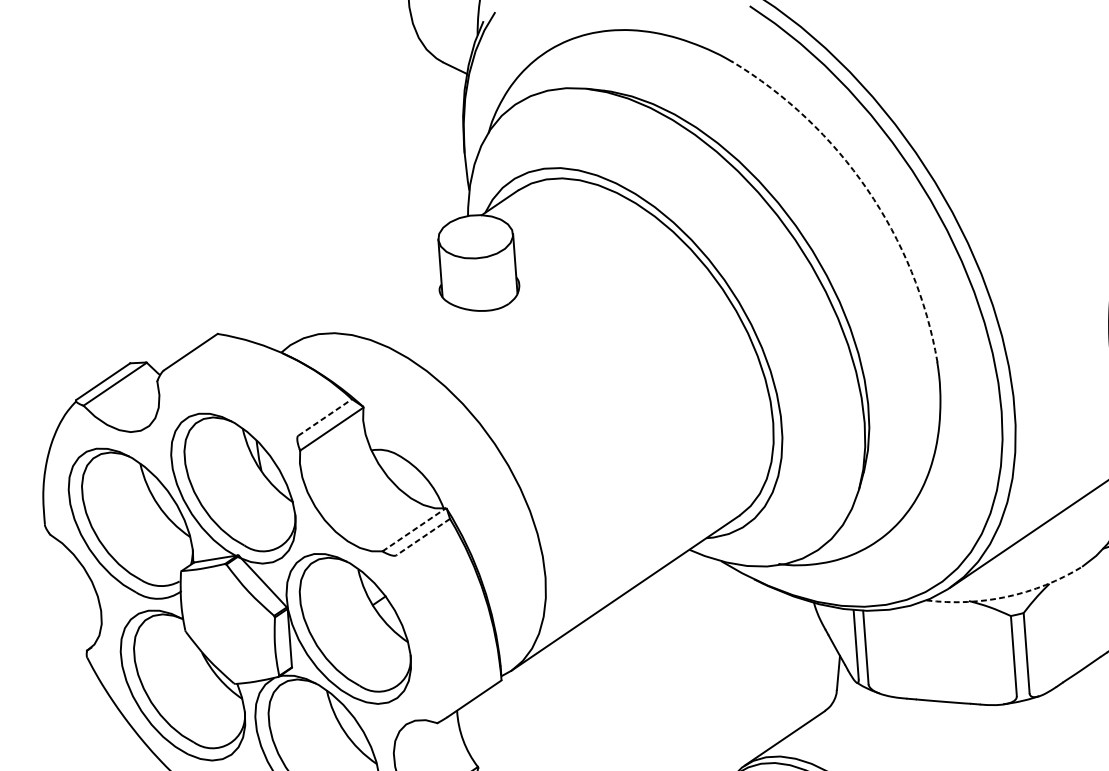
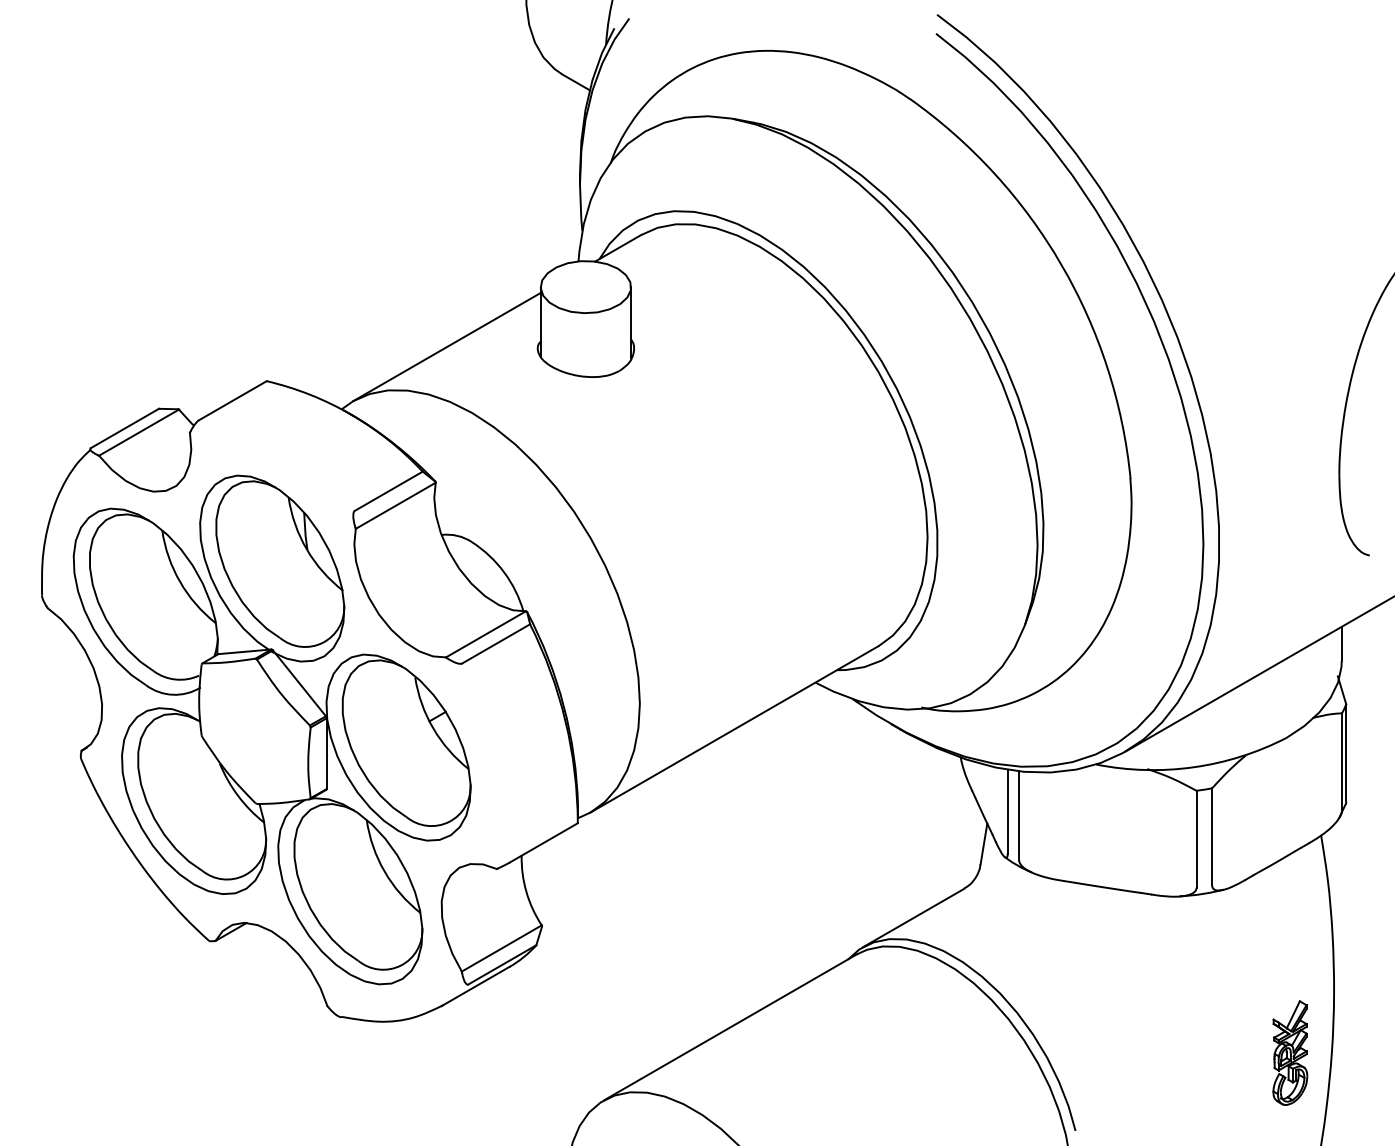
arc: (867, 189) -> (1061, 264), dashed -> solid
line: (364, 294) -> (446, 346), added
line: (325, 417) -> (389, 491), dashed -> solid
line: (414, 529) -> (486, 634), dashed -> solid
line: (422, 537) -> (495, 644), dashed -> solid
arc: (1007, 596) -> (1193, 767), dashed -> solid

